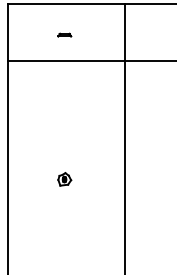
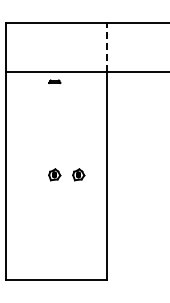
line: (125, 32) -> (107, 47), solid -> dashed
part: (64, 34) -> (54, 81), moved
part: (92, 179) -> (78, 174), added

